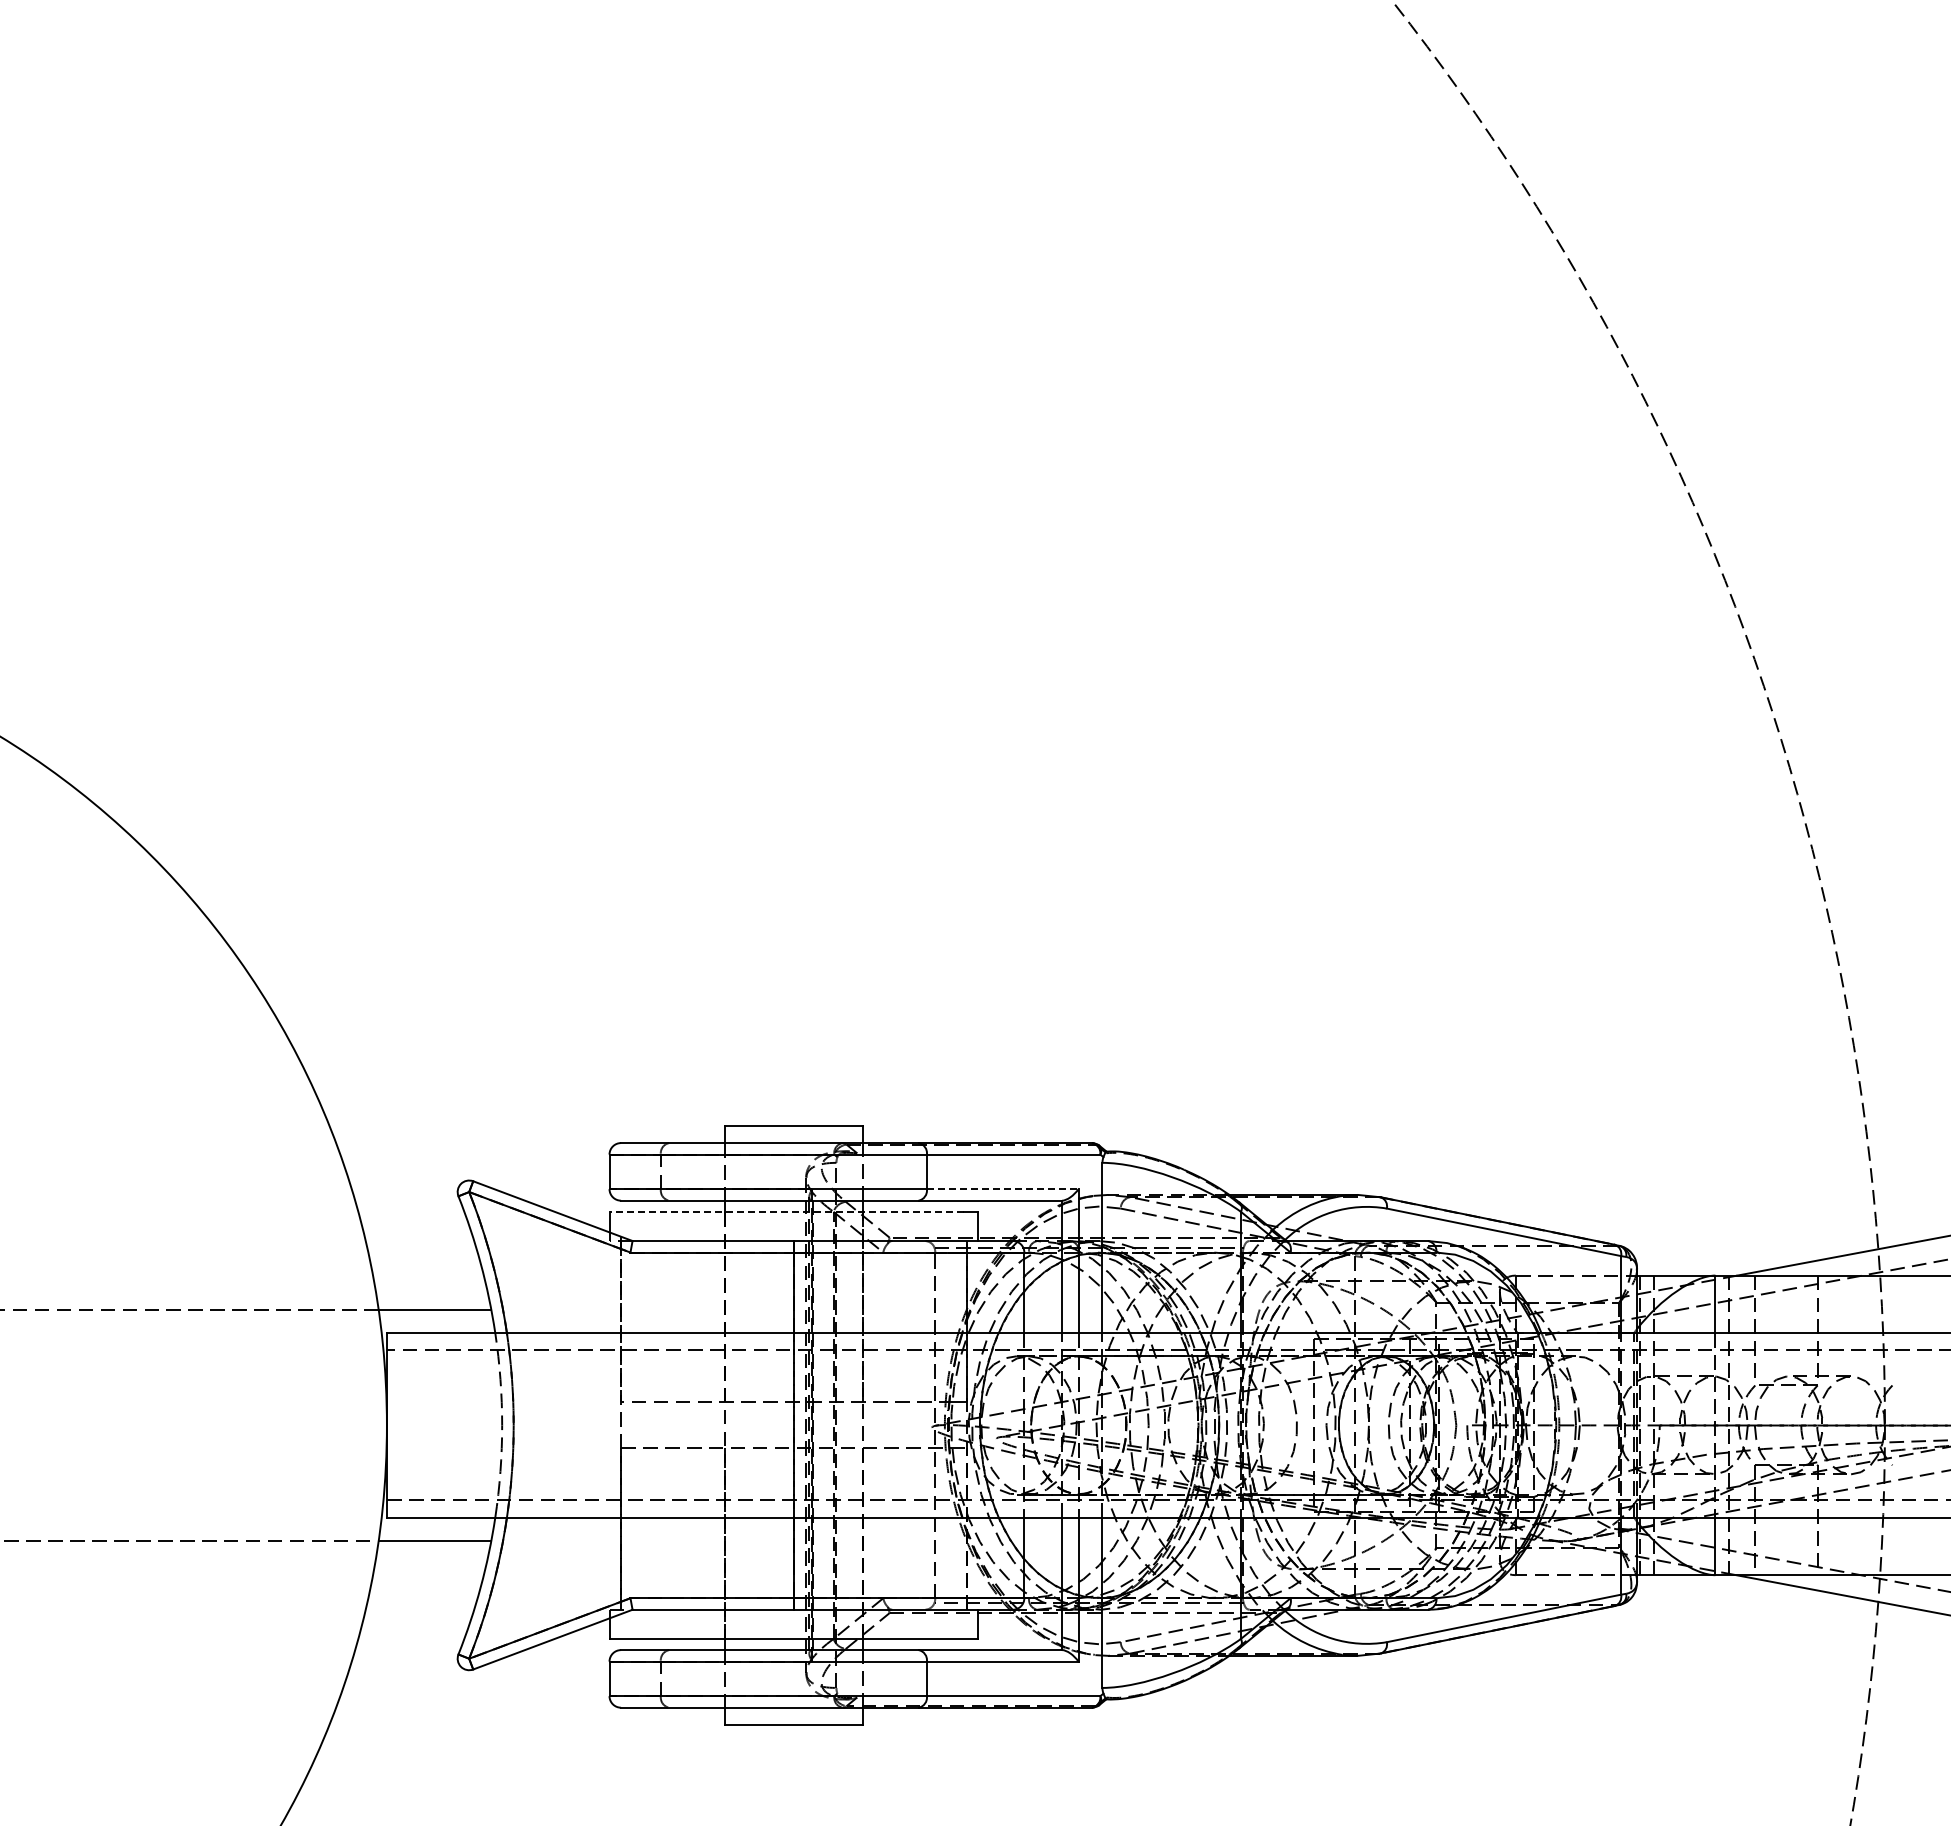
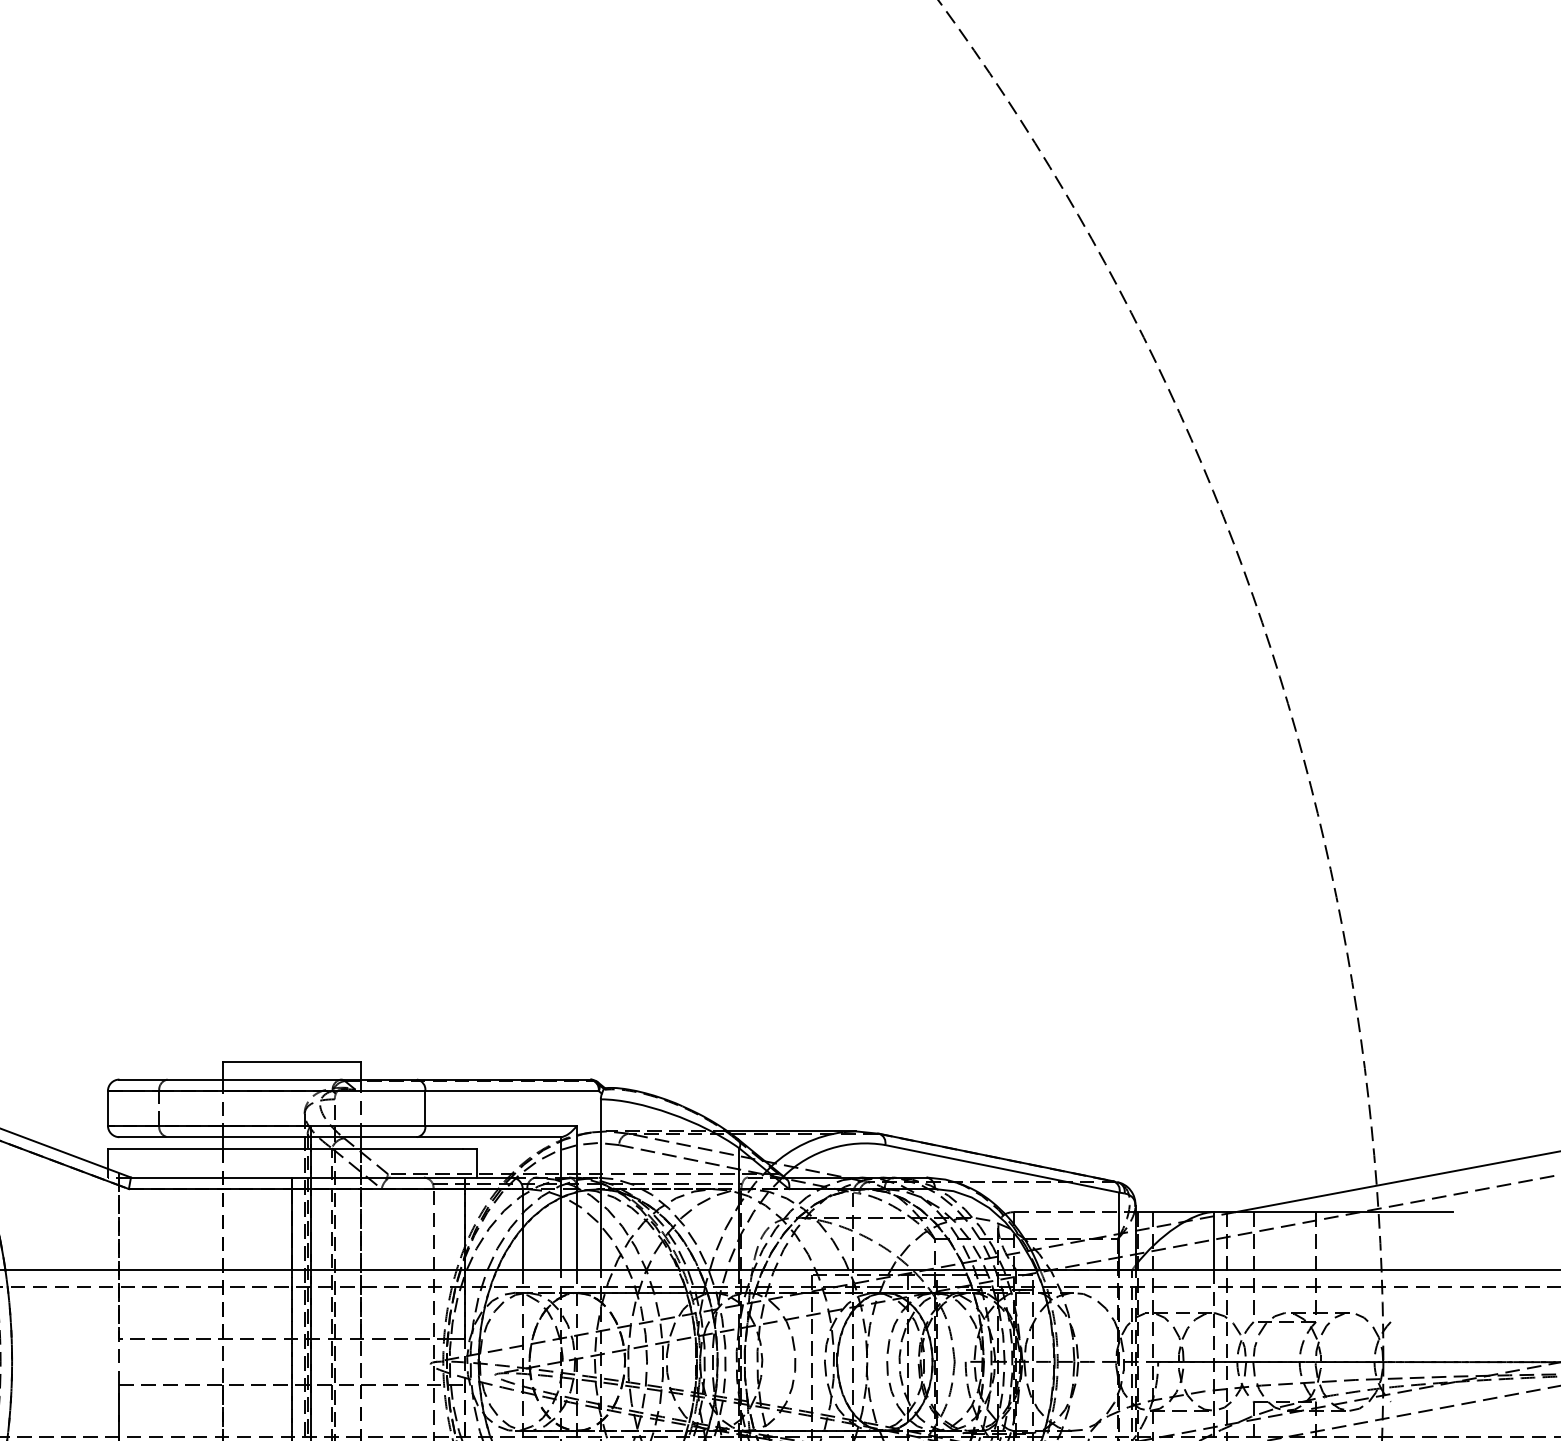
line: (1002, 1189) -> (500, 1126), dashed -> solid
line: (786, 1212) -> (284, 1149), dashed -> solid

